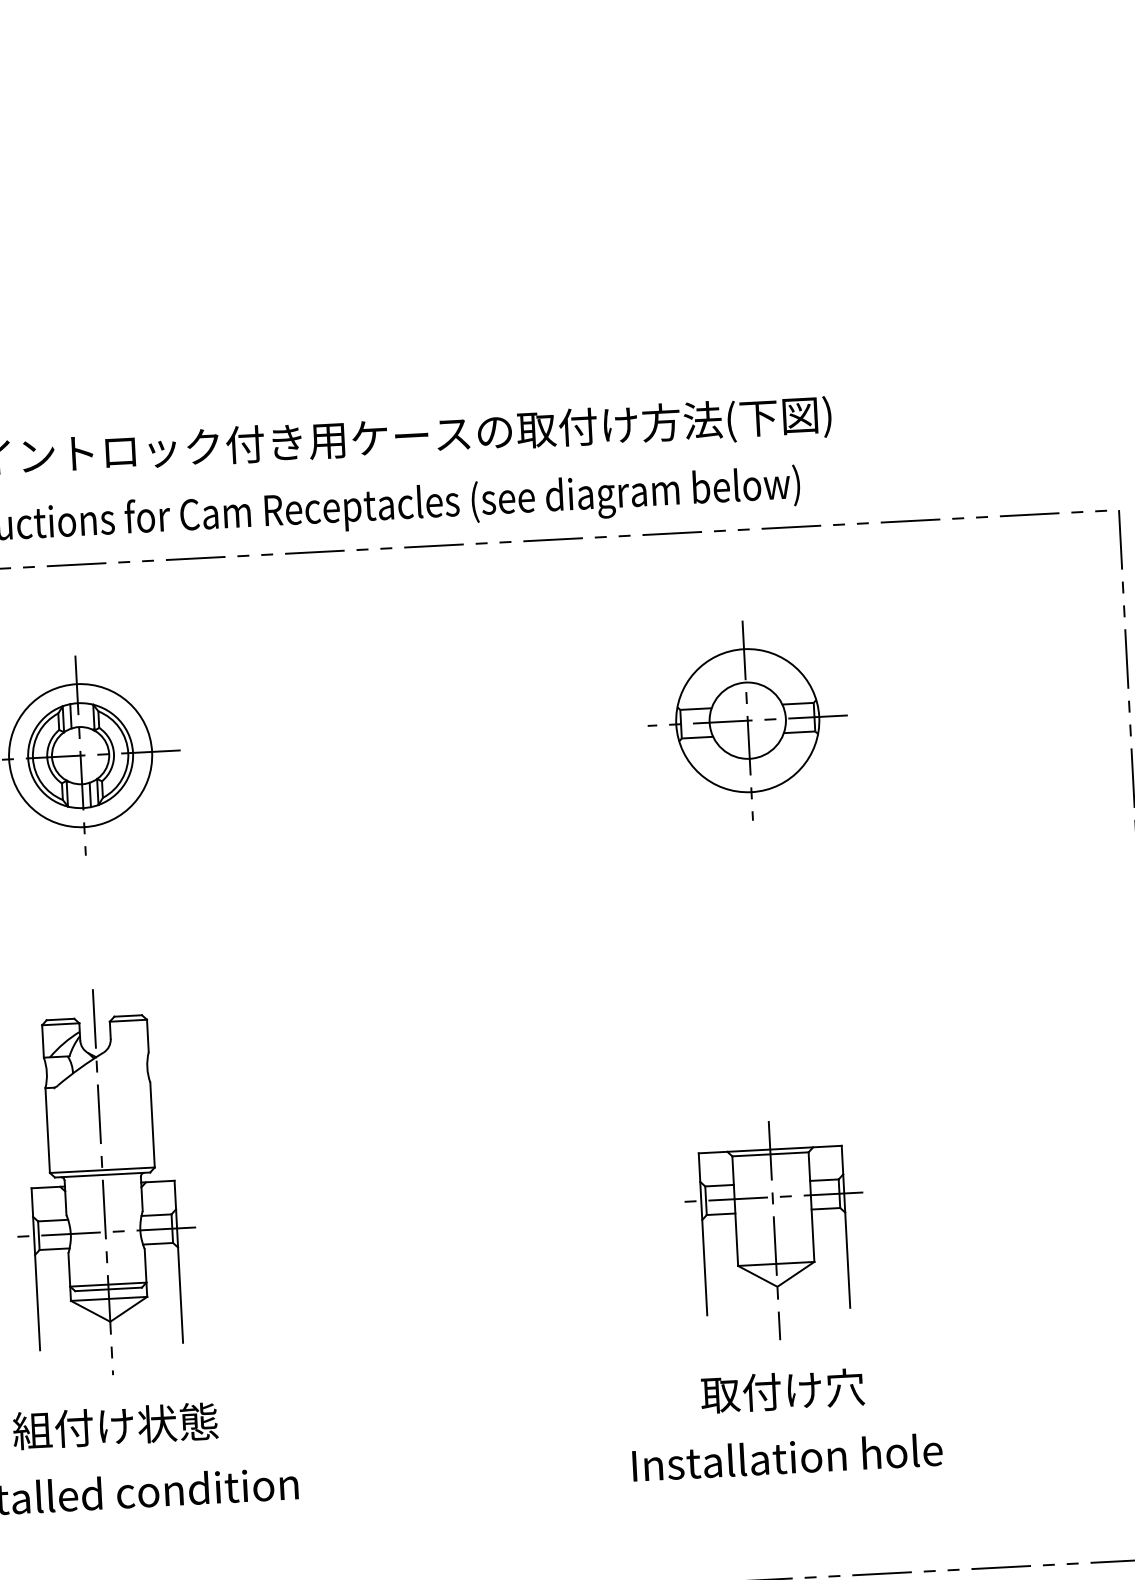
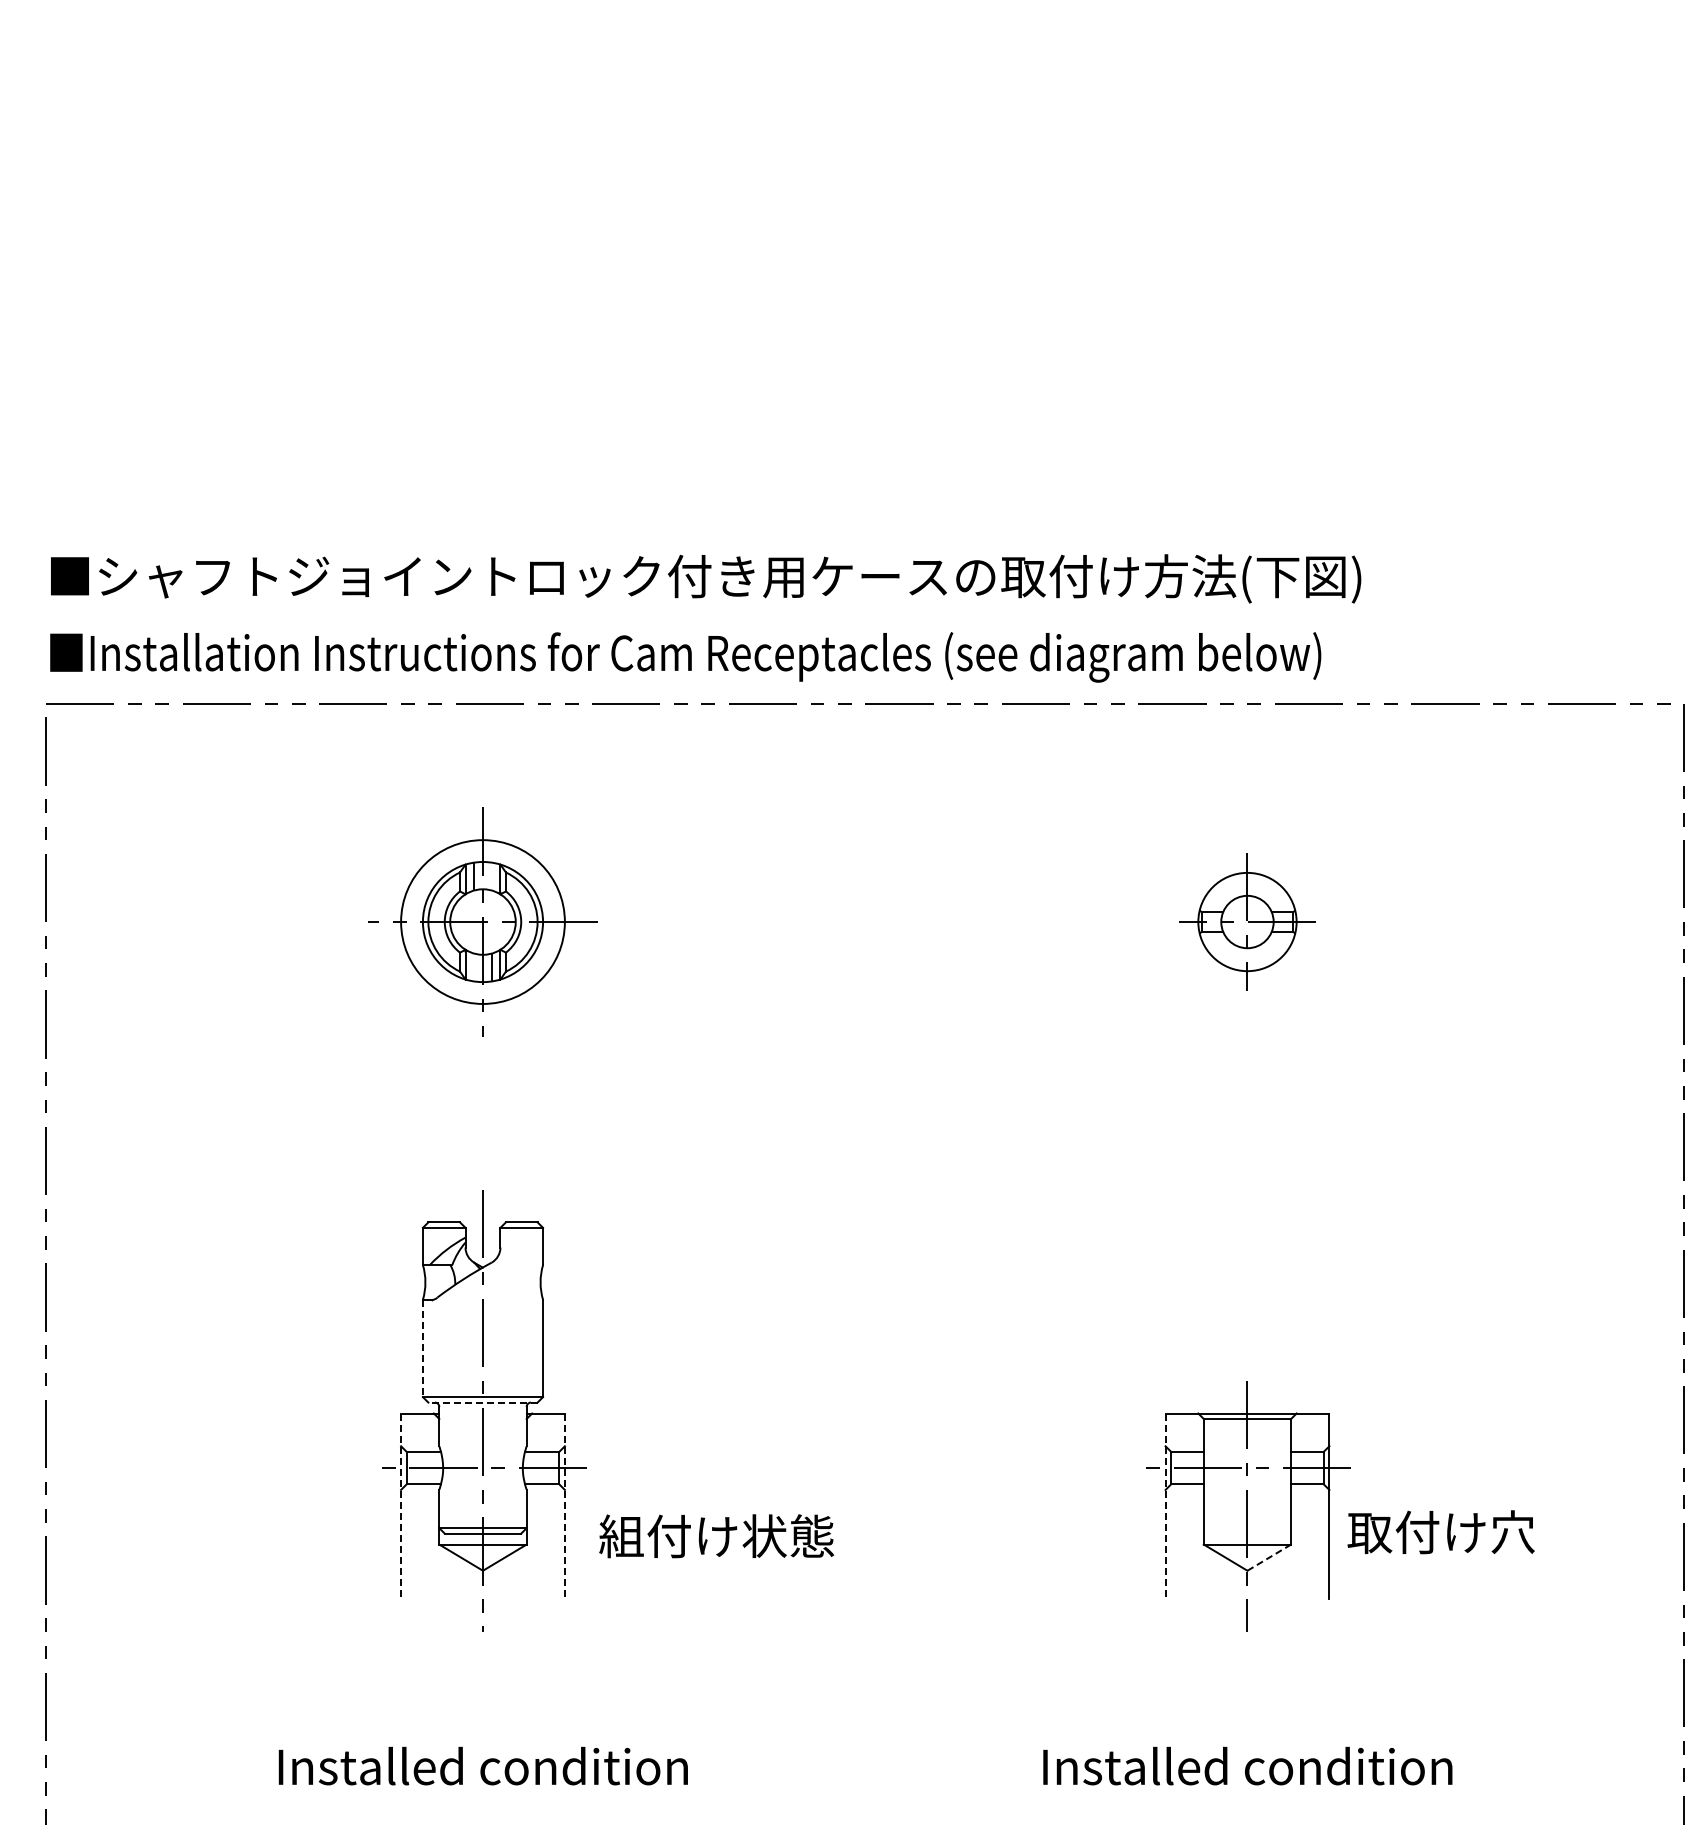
part: (747, 720) -> (1247, 921), size x0.6
line: (47, 1130) -> (422, 1348), solid -> dashed
line: (103, 1174) -> (483, 1402), solid -> dashed
line: (702, 1234) -> (1165, 1506), solid -> dashed
line: (178, 1261) -> (564, 1506), solid -> dashed
line: (36, 1269) -> (401, 1506), solid -> dashed
line: (796, 1274) -> (1269, 1557), solid -> dashed
text: (782, 1391) -> (1440, 1532), moved
text: (115, 1426) -> (716, 1536), moved
text: (786, 1456) -> (1247, 1765), Installation hole -> Installed condition

